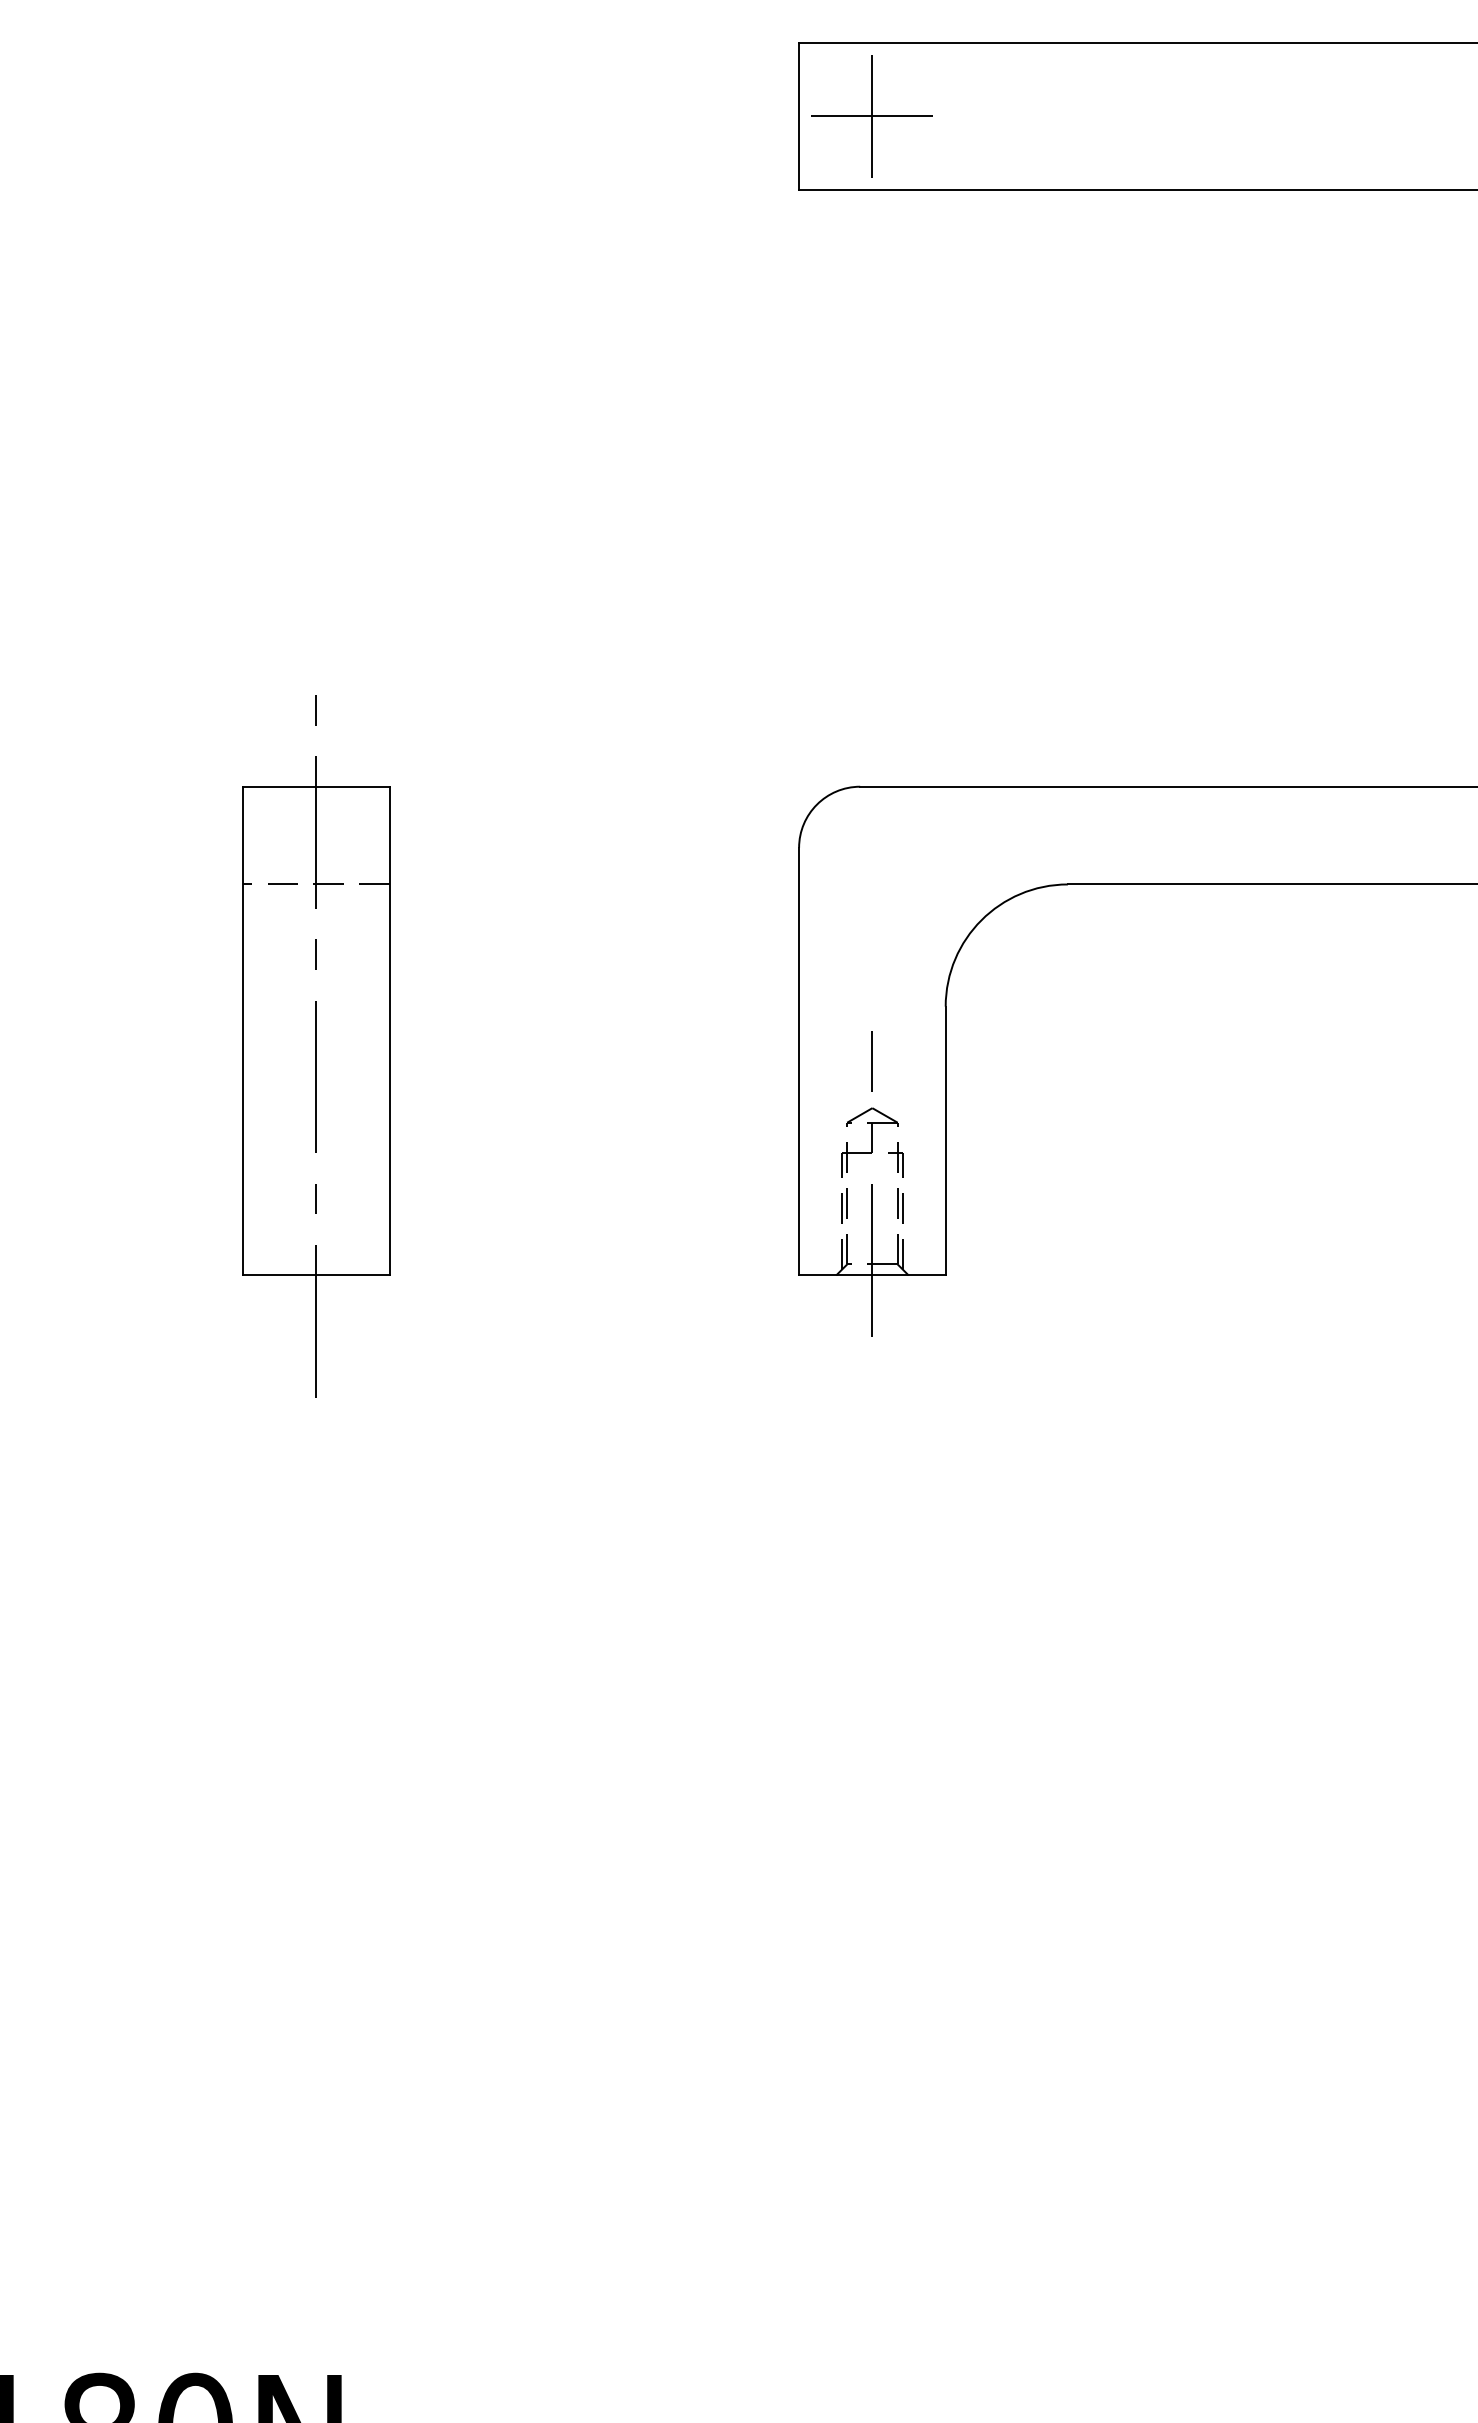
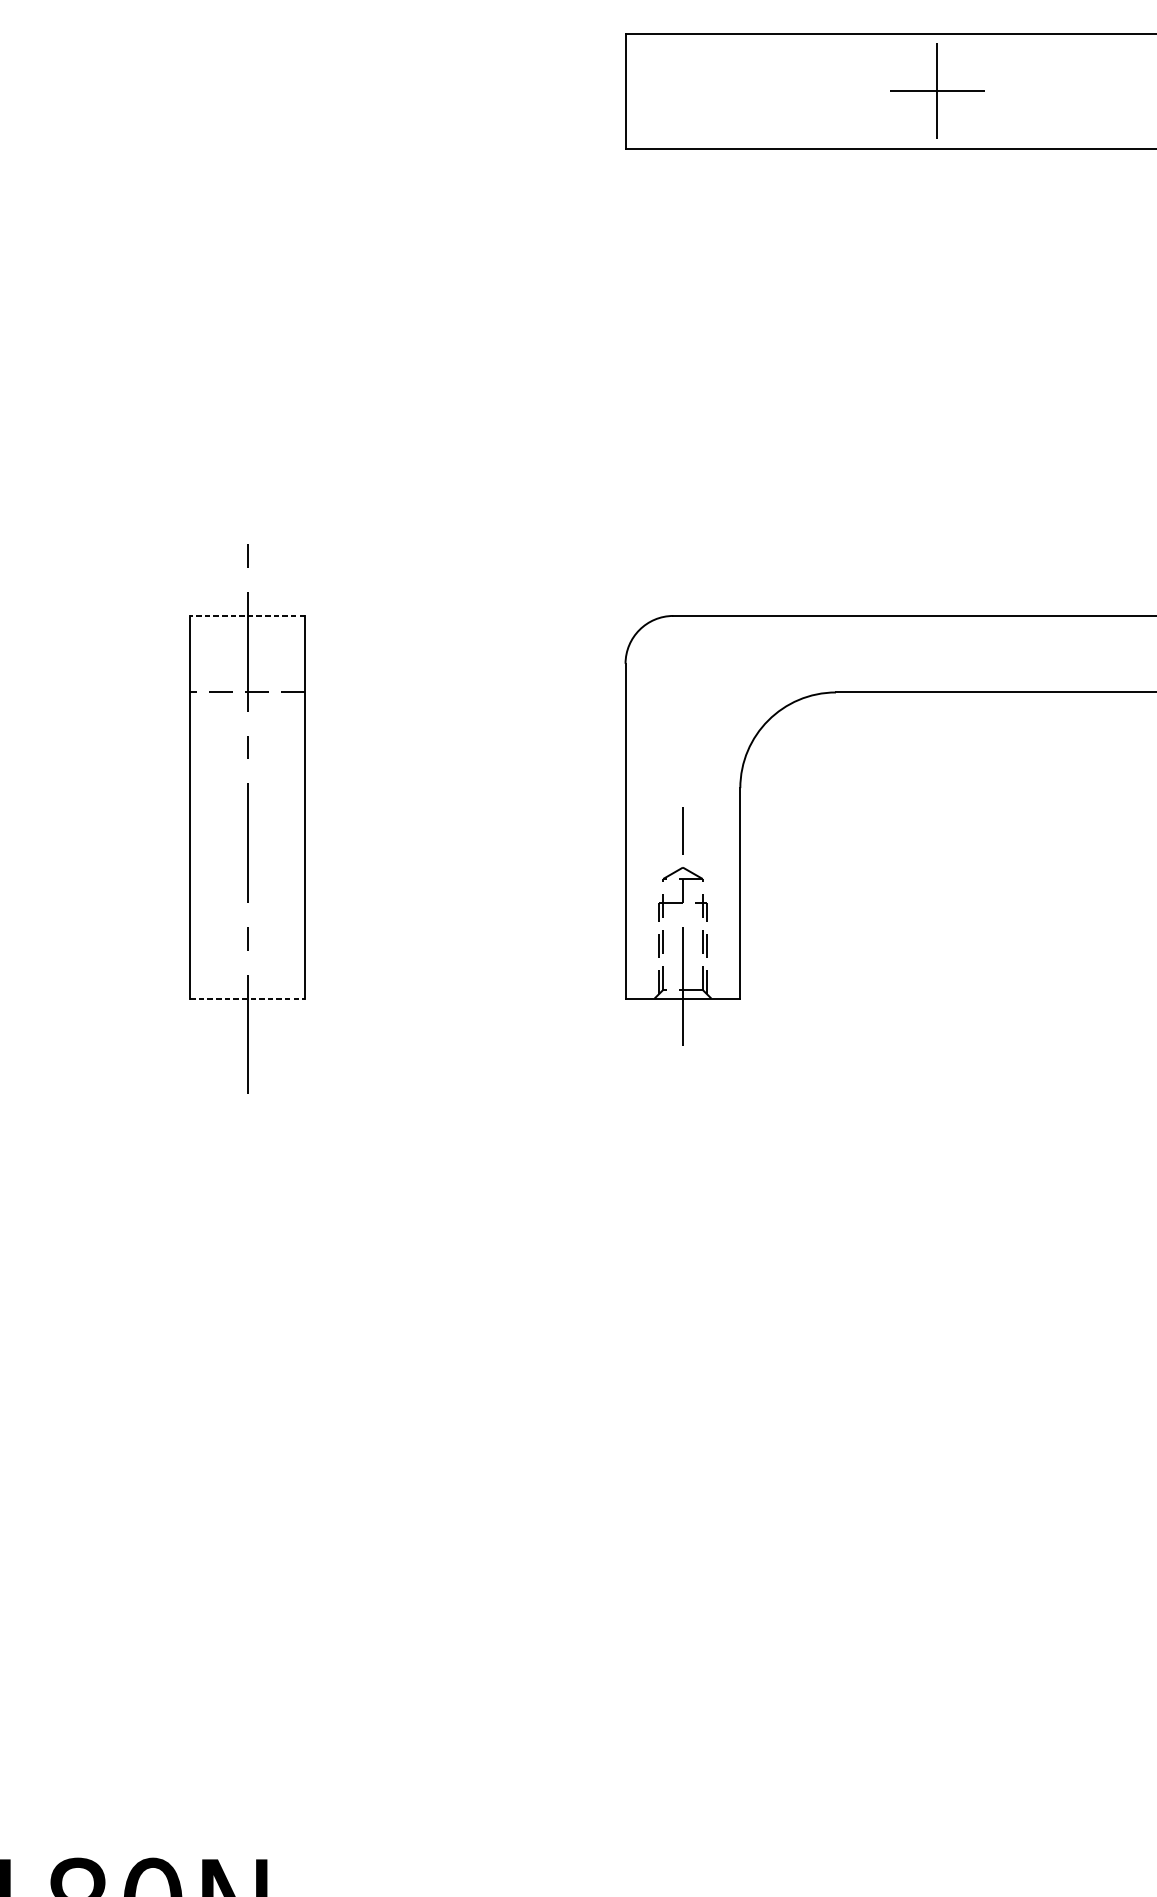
part: (871, 116) -> (936, 91), moved
line: (315, 786) -> (246, 615), solid -> dashed
line: (316, 1275) -> (247, 998), solid -> dashed

